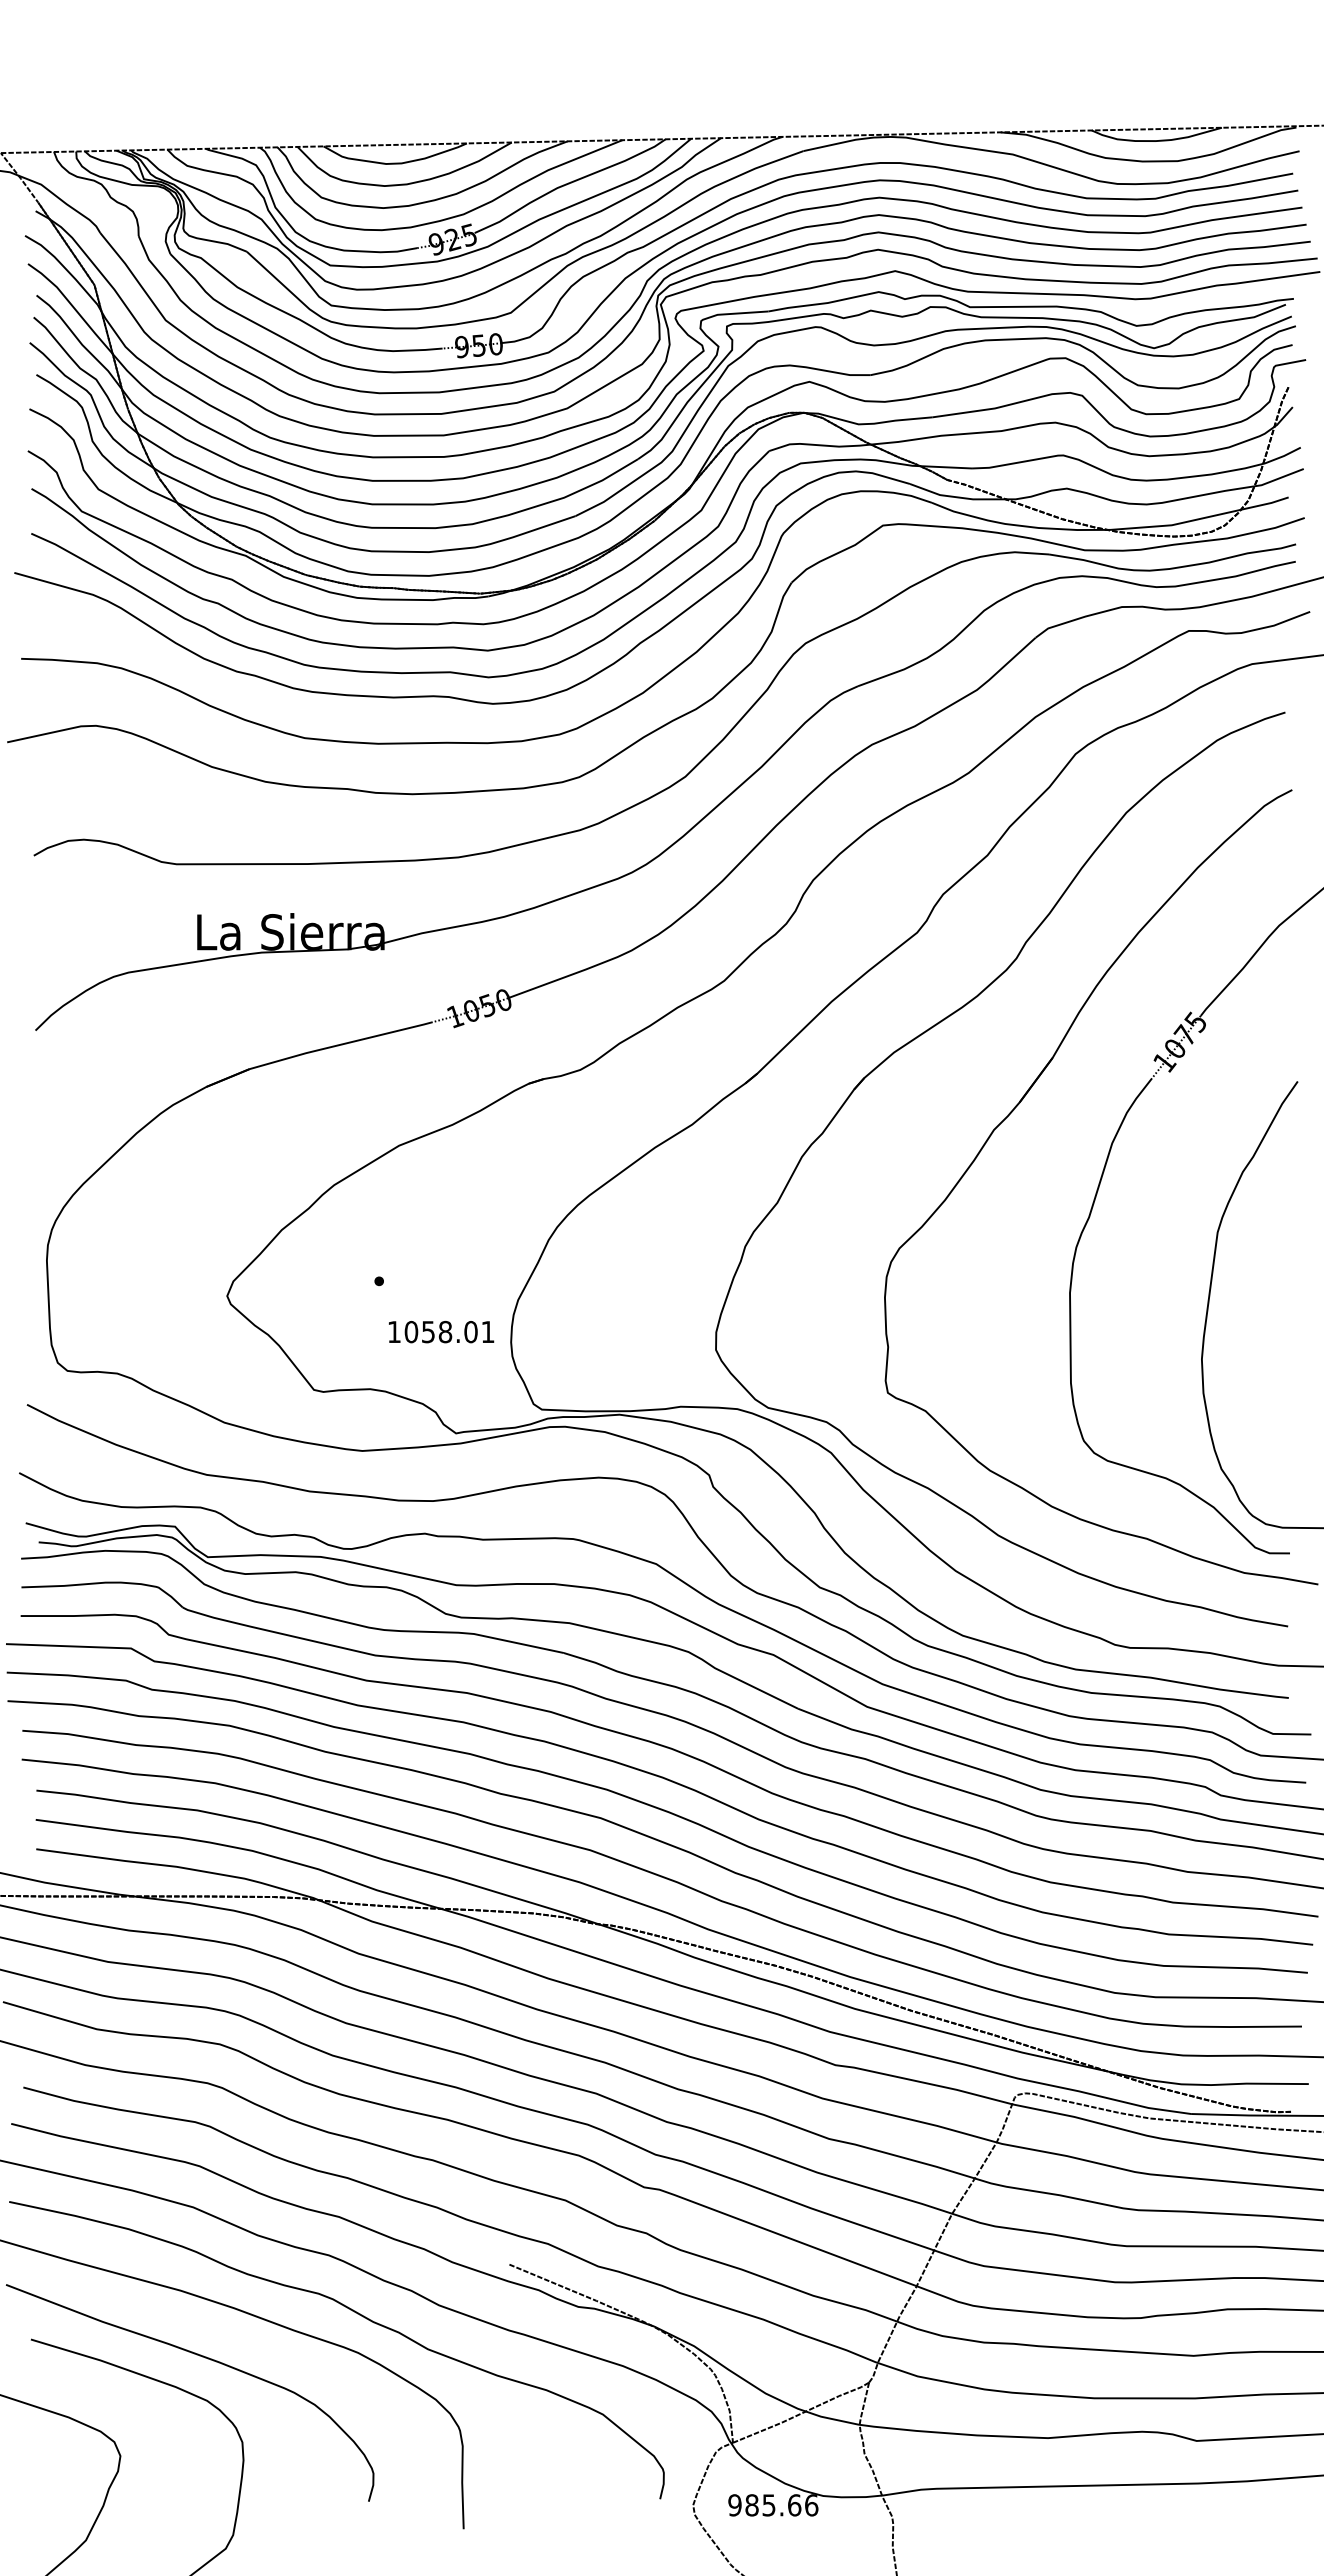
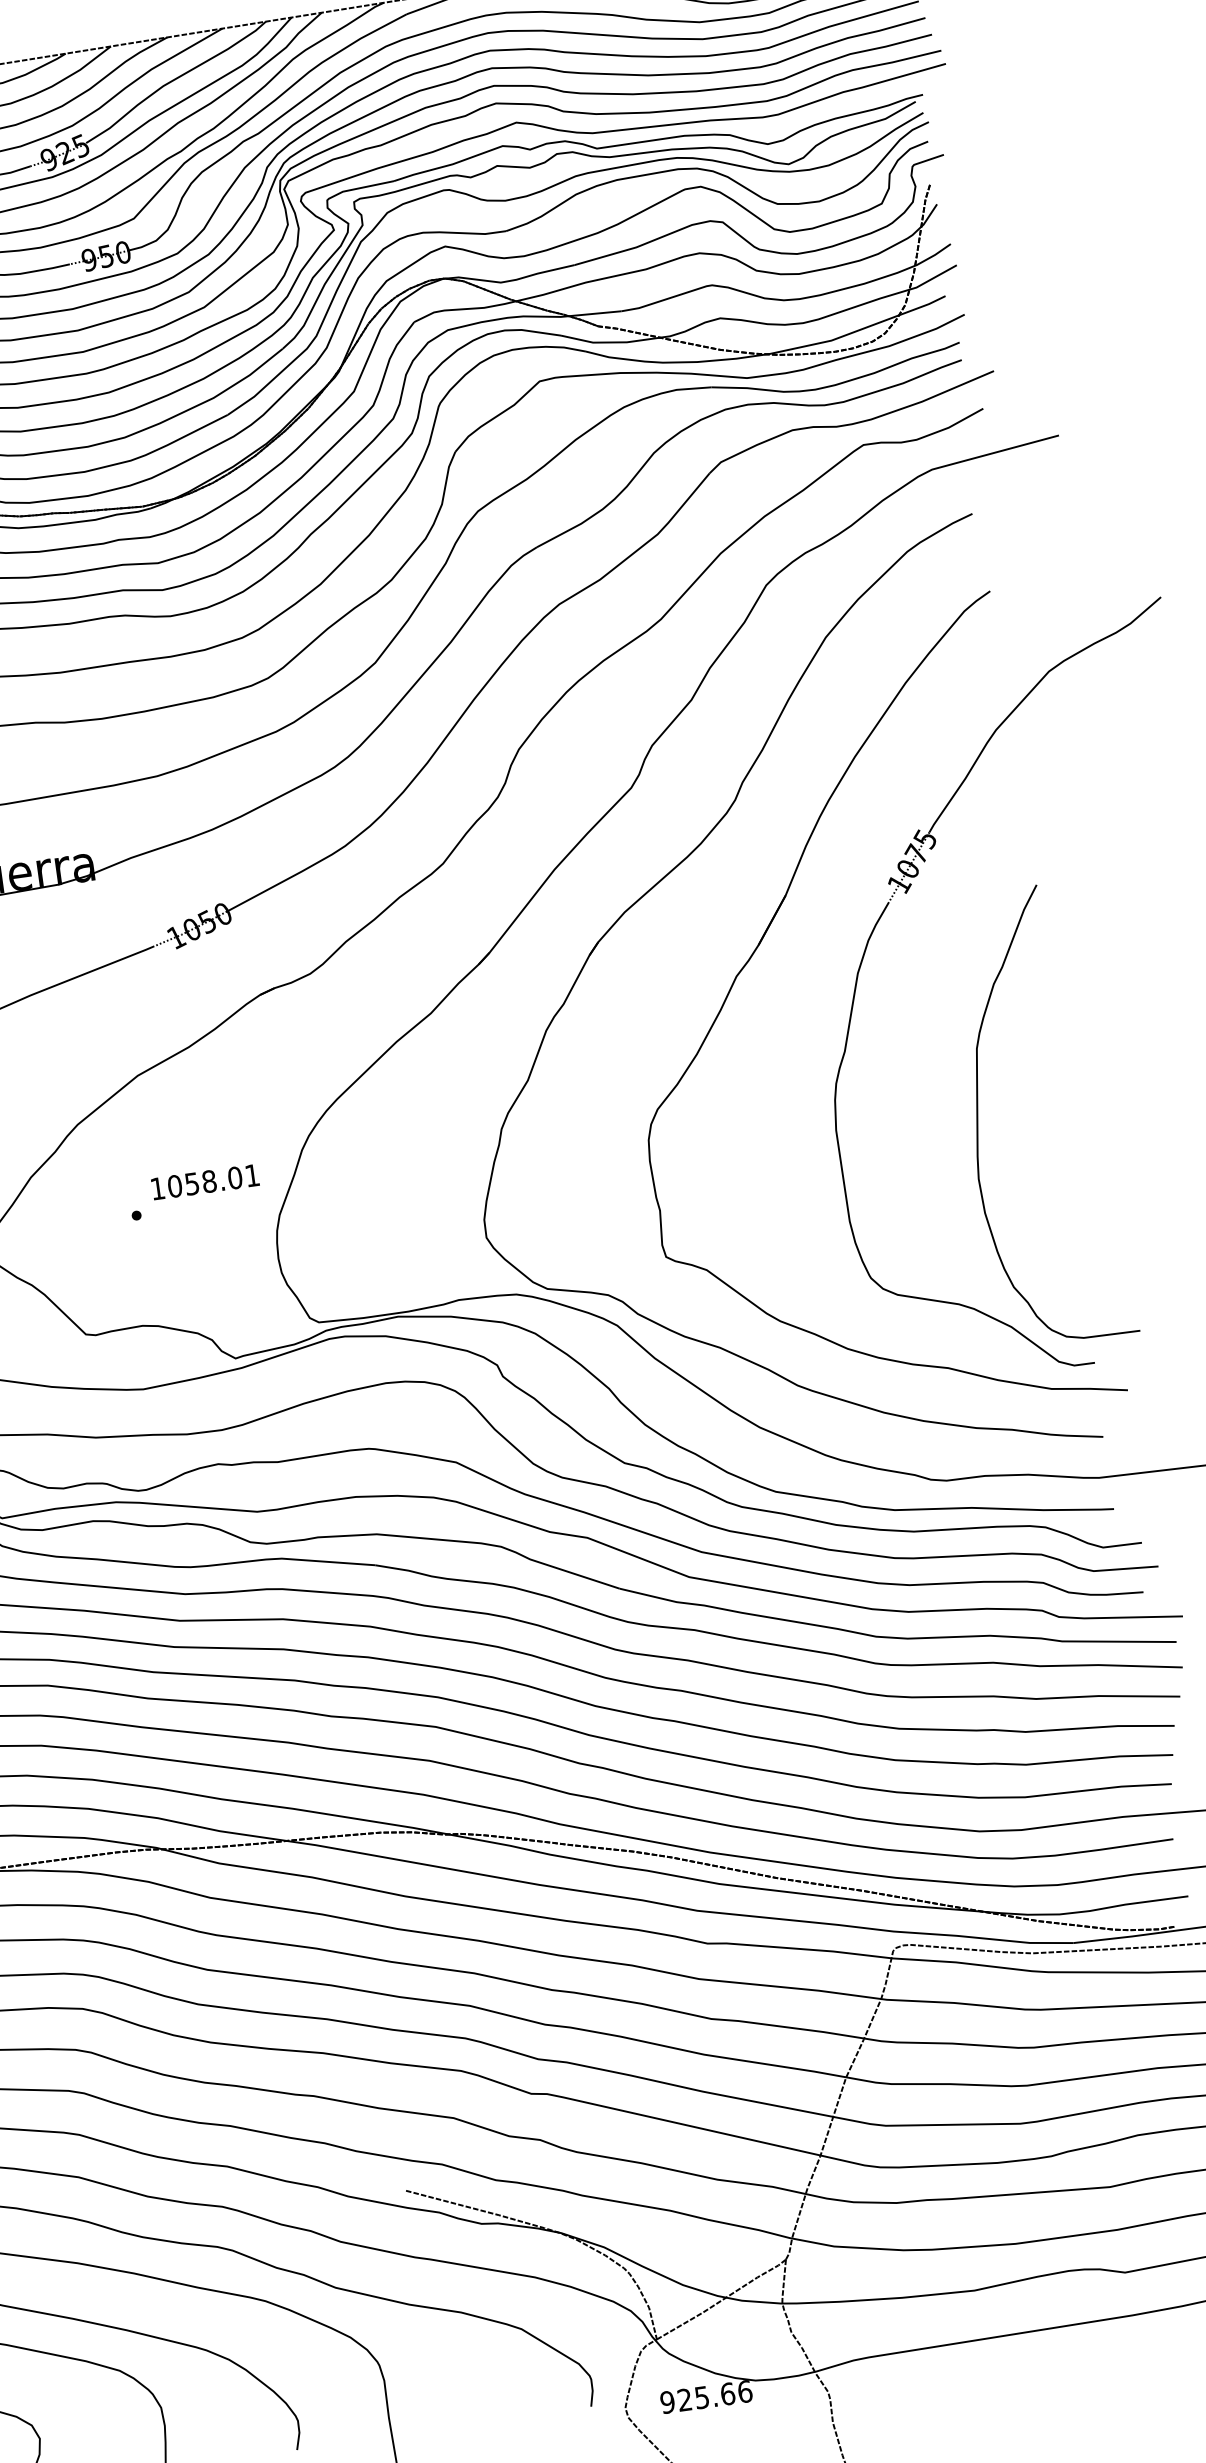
text: (441, 1332) -> (205, 1182), moved
text: (751, 2505) -> (684, 2400), 985.66 -> 925.66

